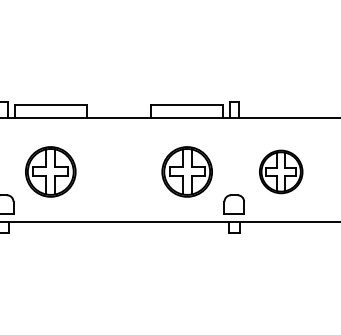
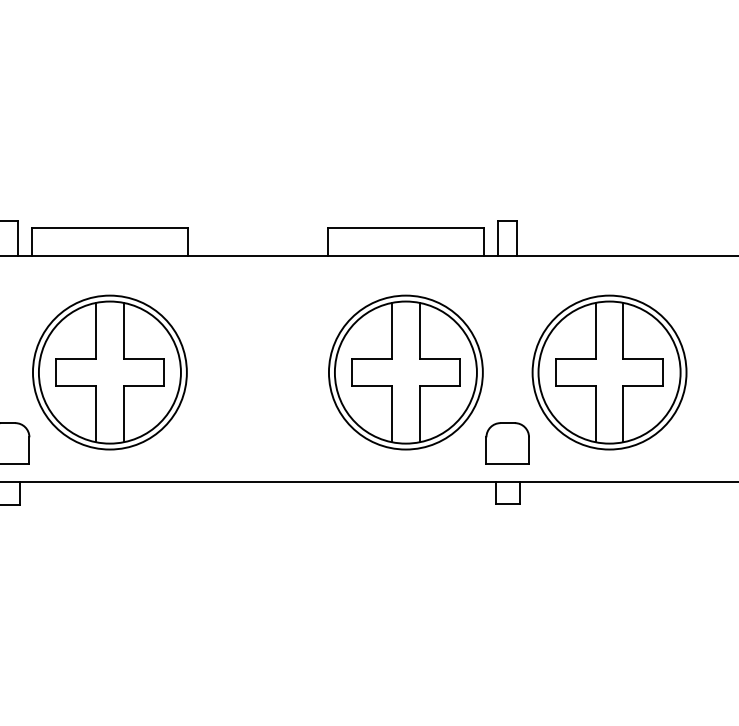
part: (50, 171) -> (109, 371), size x1.43
part: (186, 171) -> (404, 371), size x1.43
part: (280, 171) -> (607, 371), size x1.67

